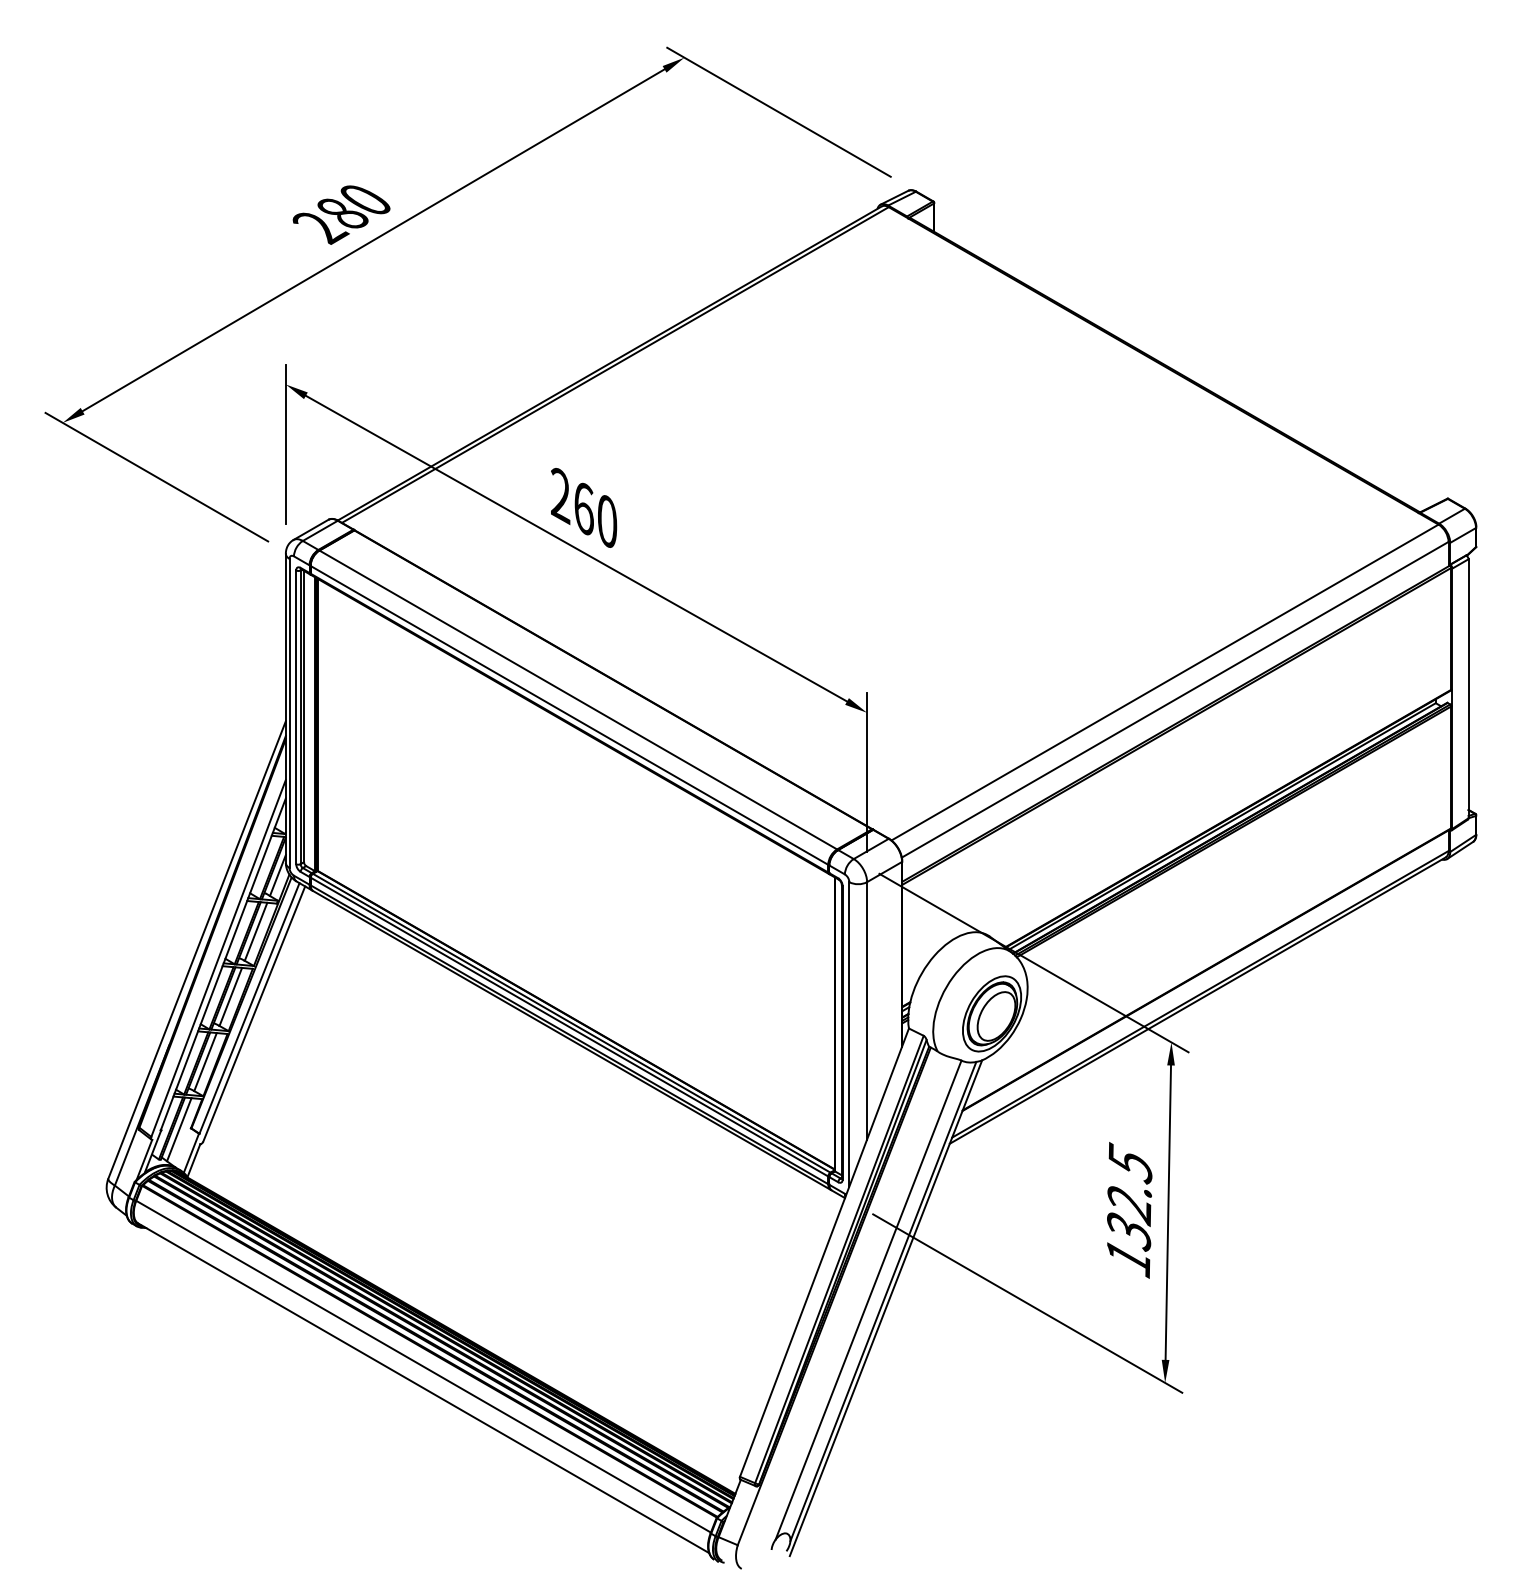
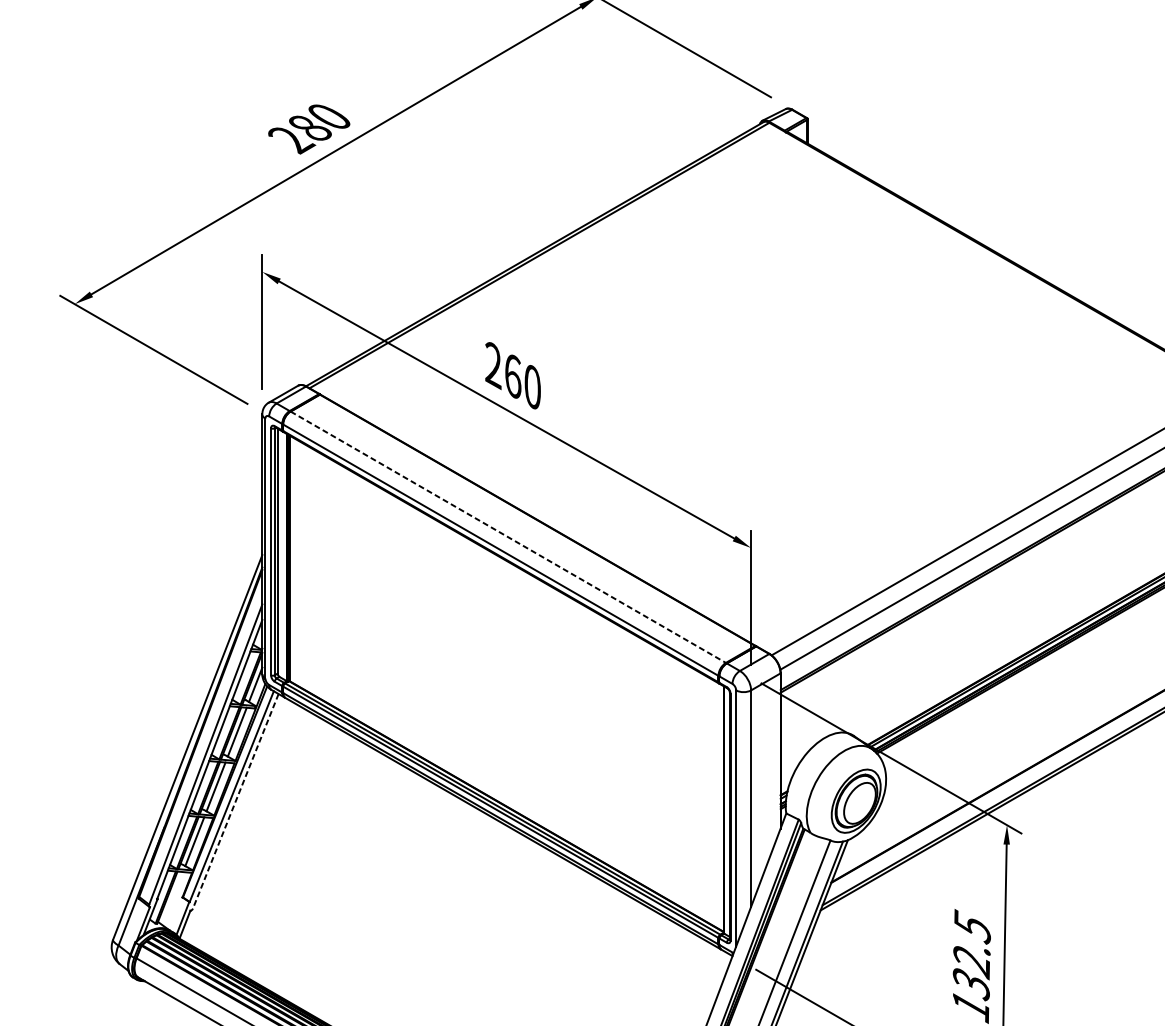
line: (578, 700) -> (508, 537), solid -> dashed
line: (254, 1014) -> (235, 801), solid -> dashed
line: (179, 1129) -> (172, 898), removed

